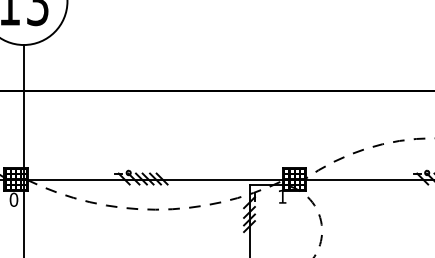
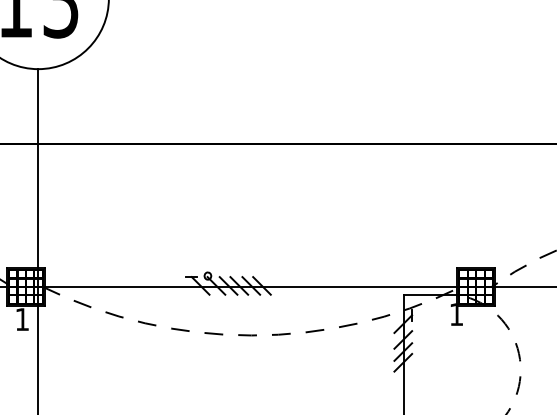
text: (13, 199) -> (21, 318), 0 -> 1

